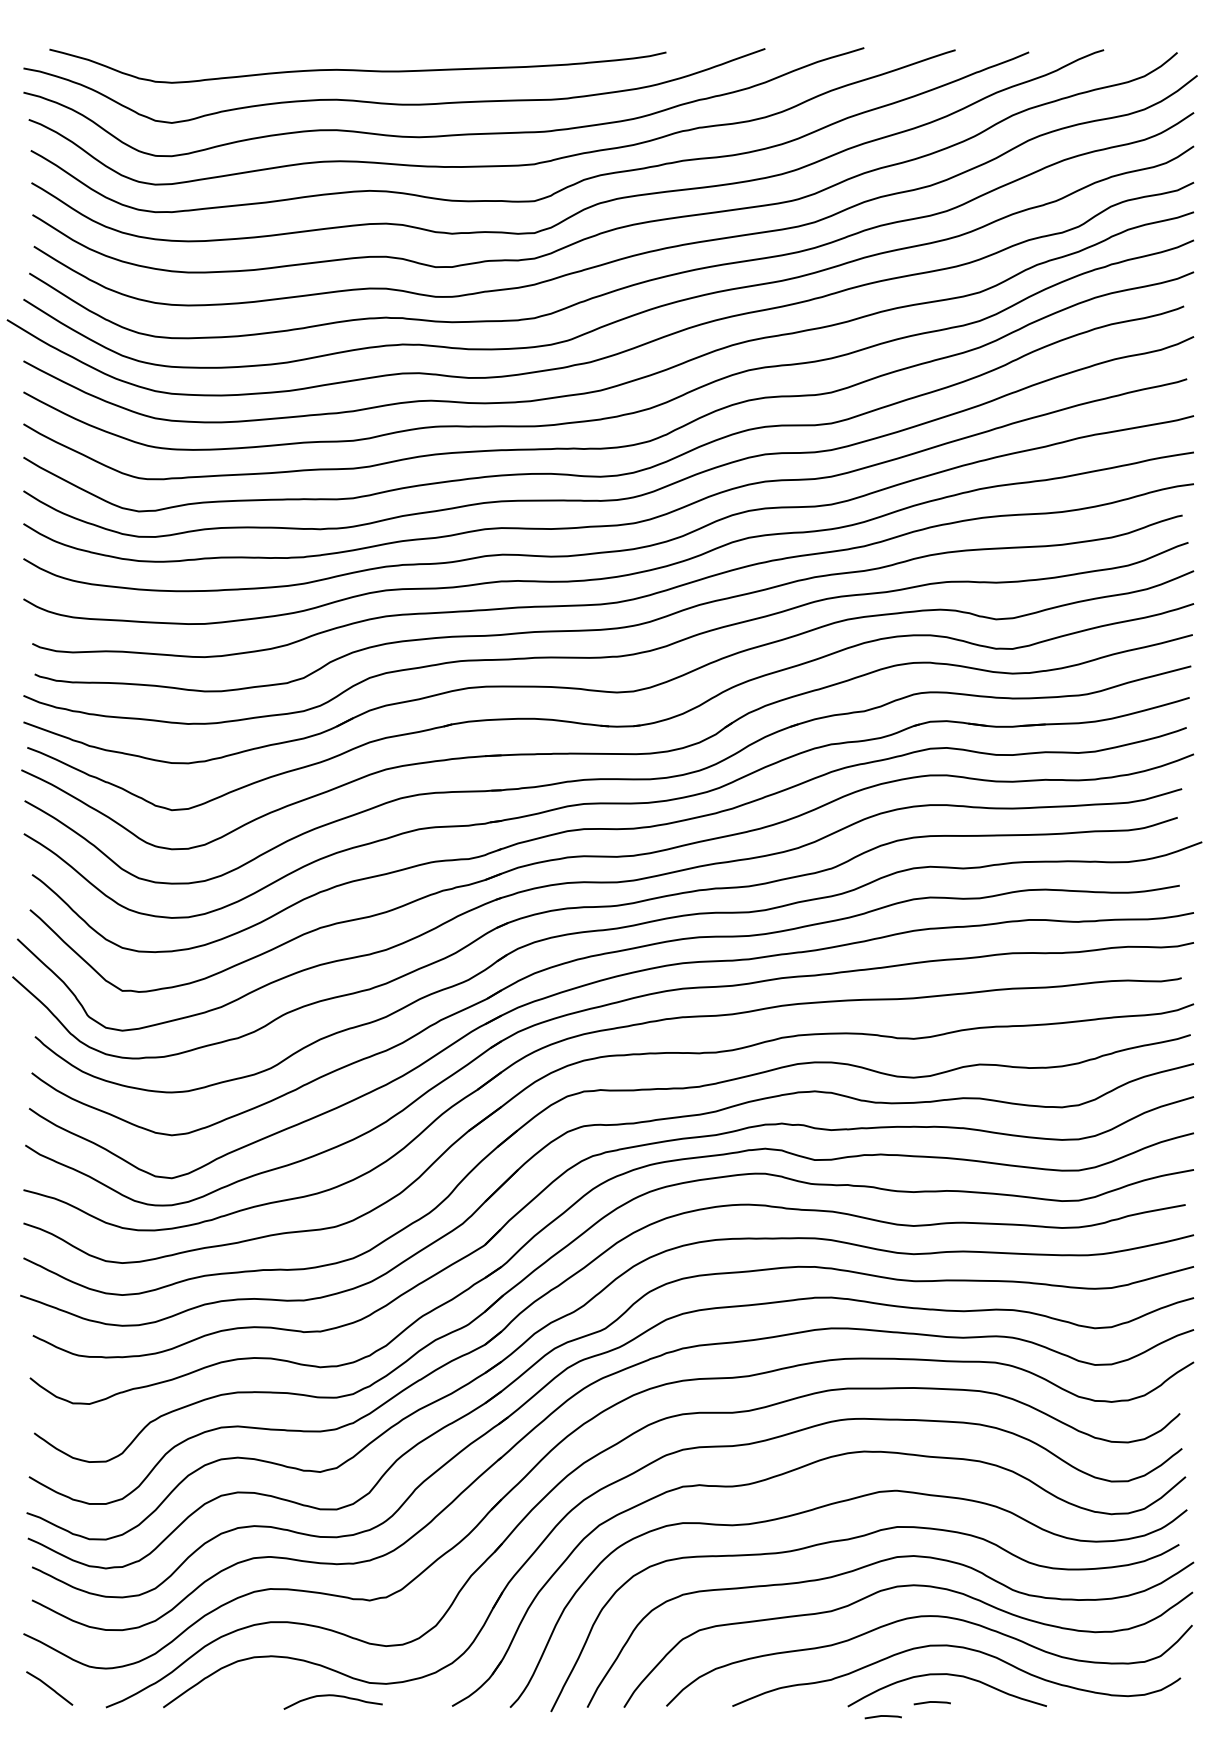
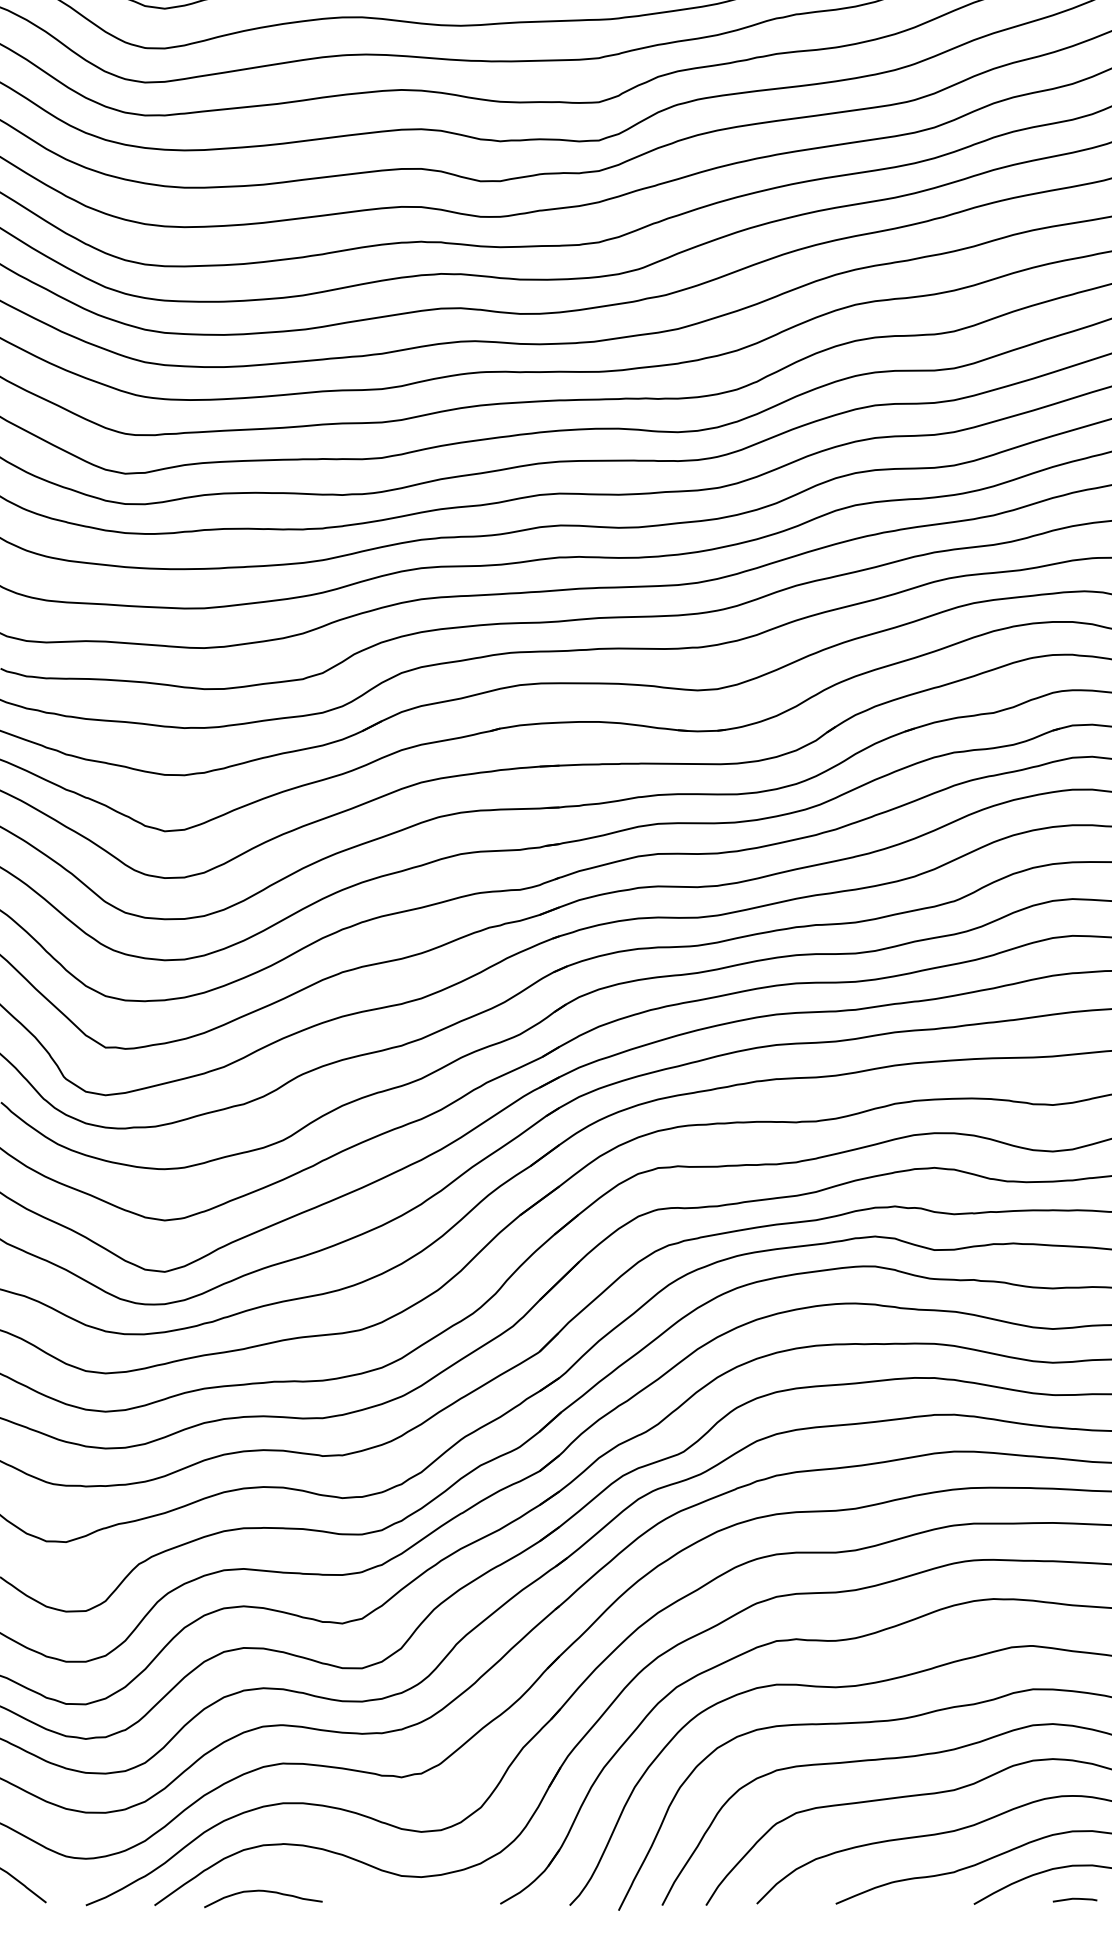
curve: (332, 1696) -> (262, 1892), moved
line: (882, 1716) -> (1015, 1916), removed

